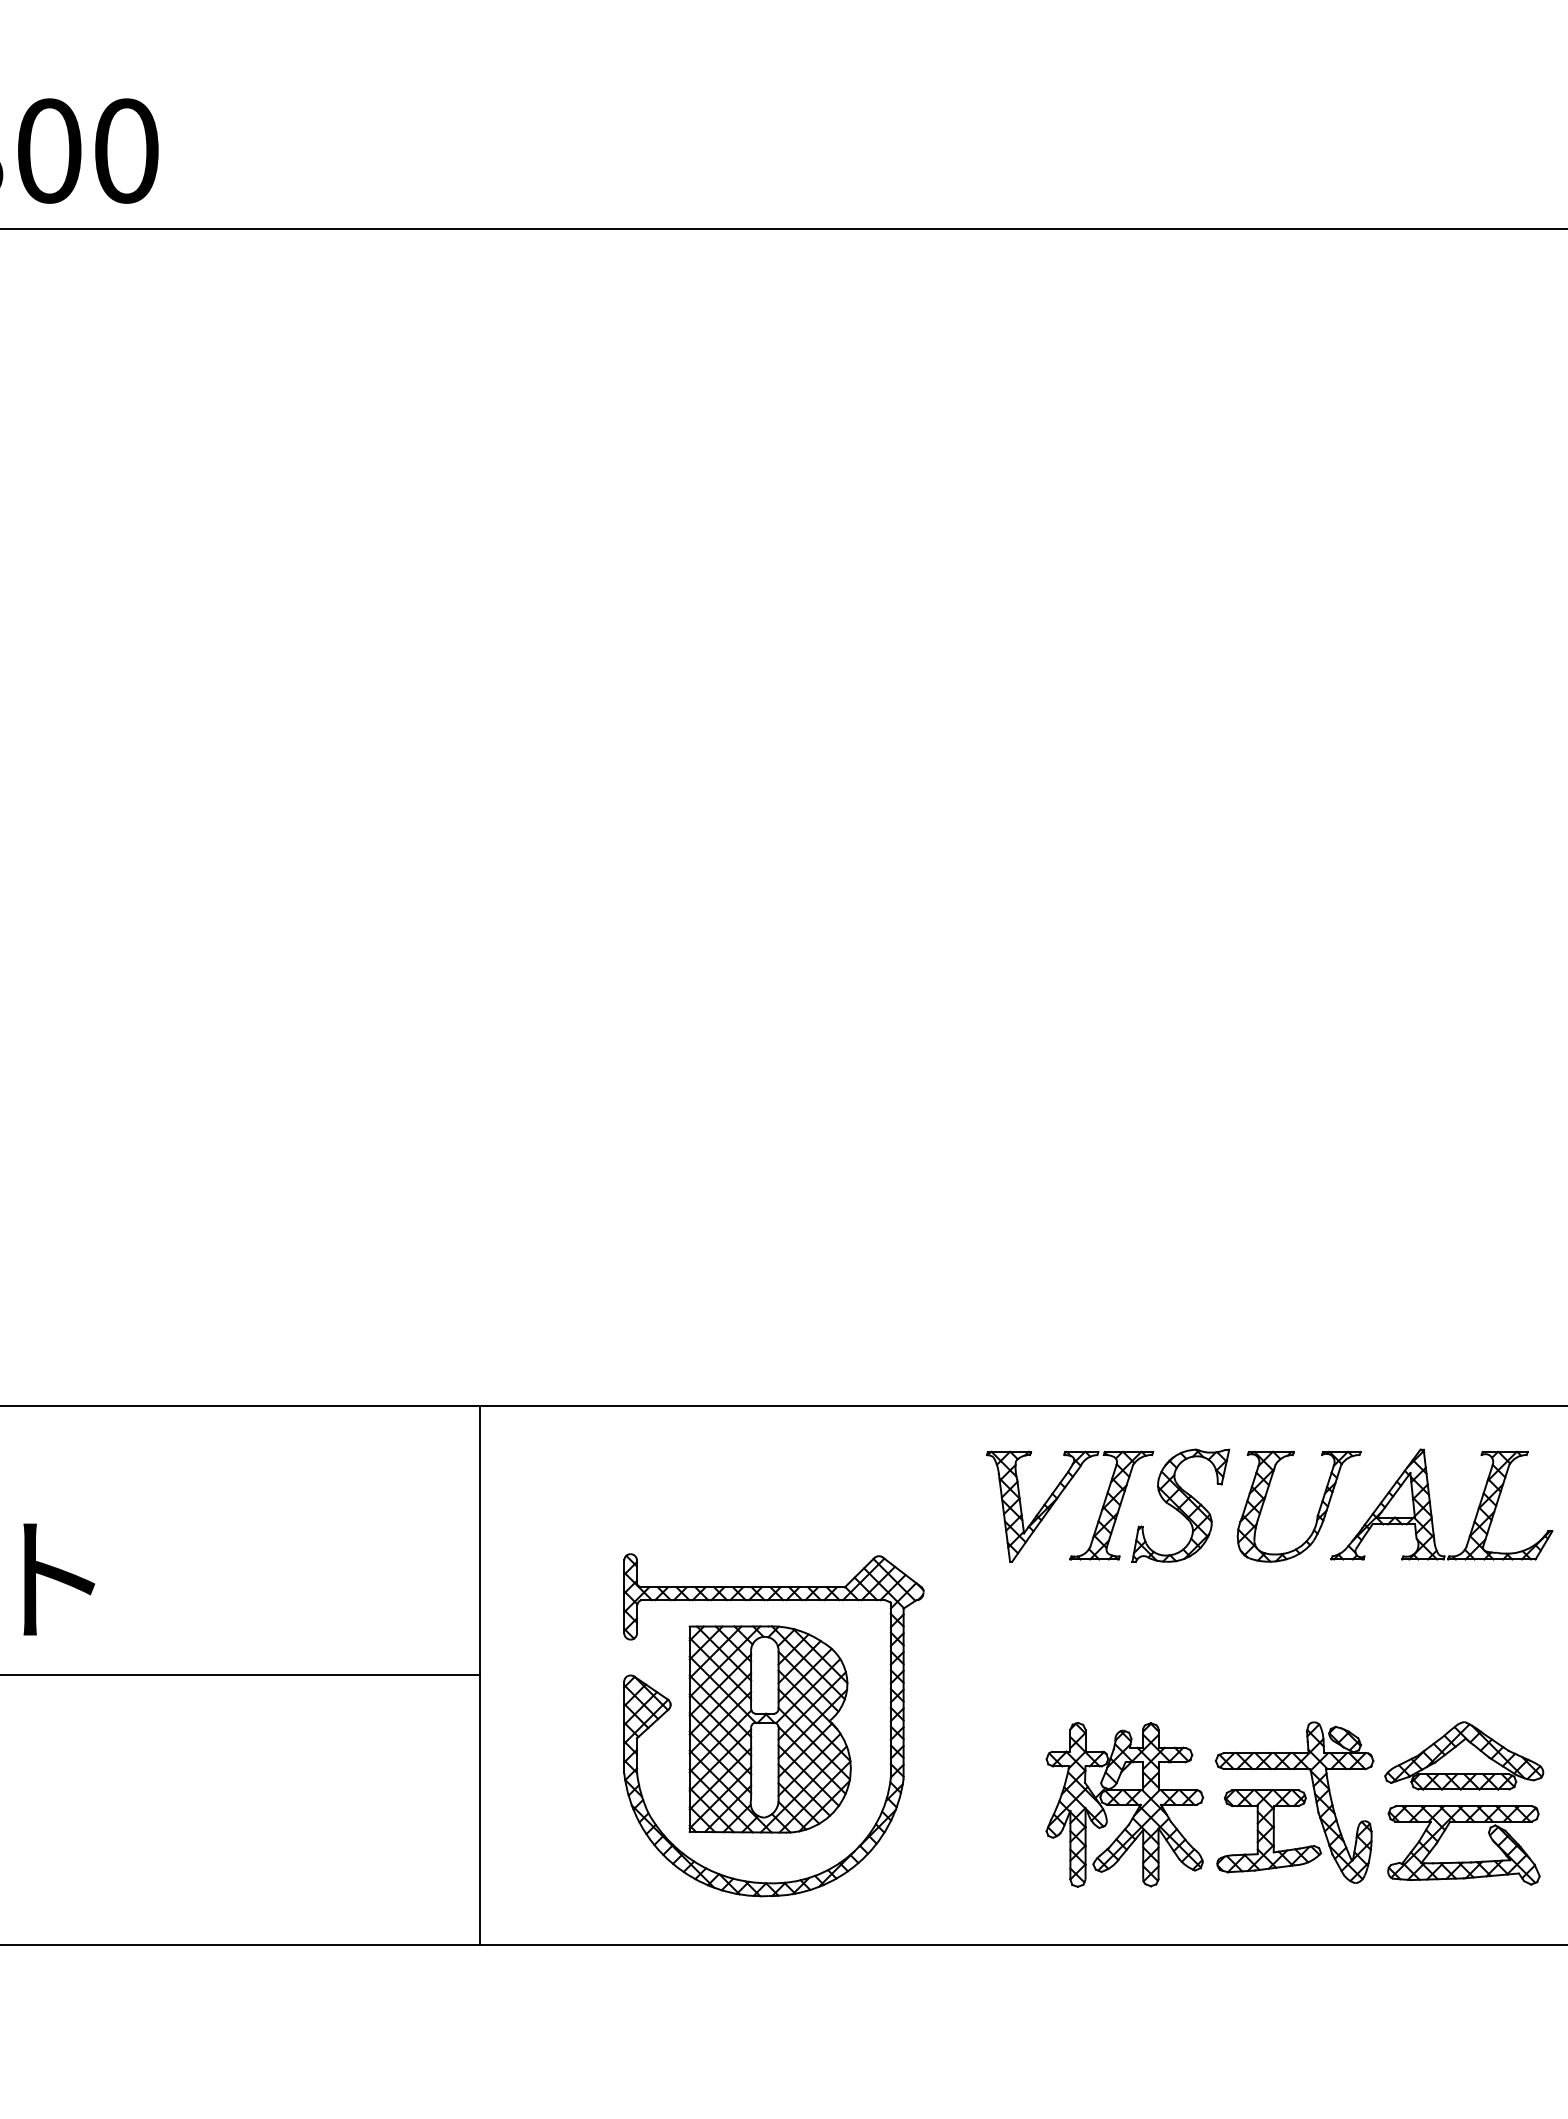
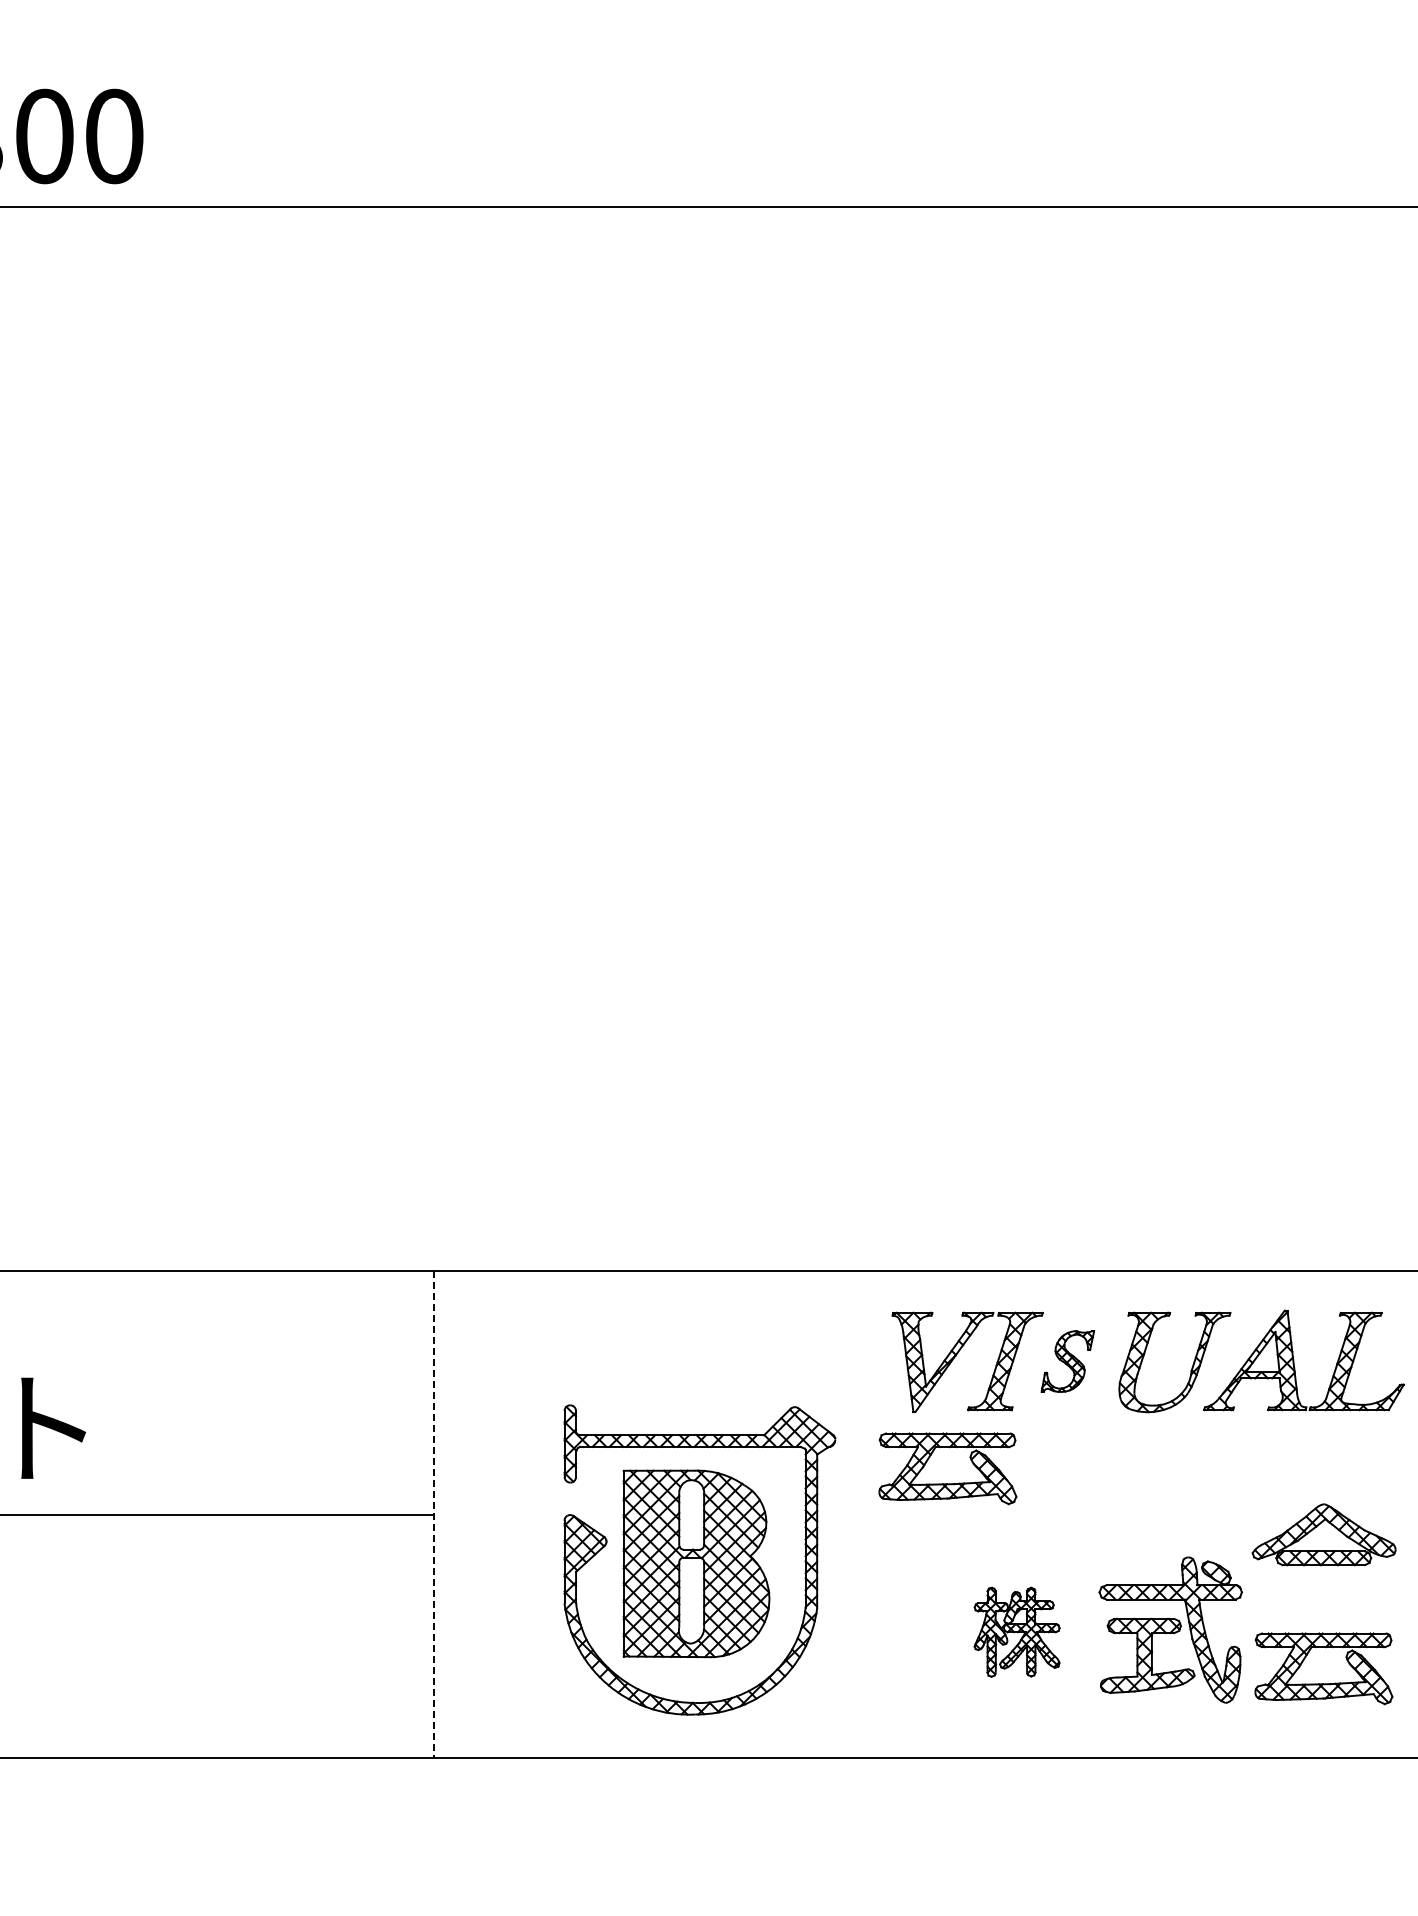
part: (1180, 1505) -> (1067, 1361), size x0.6
part: (1047, 1640) -> (947, 1483), added
line: (480, 1674) -> (434, 1514), solid -> dashed
part: (1463, 1755) -> (1323, 1534), moved
part: (1124, 1805) -> (1016, 1632), size x0.6

